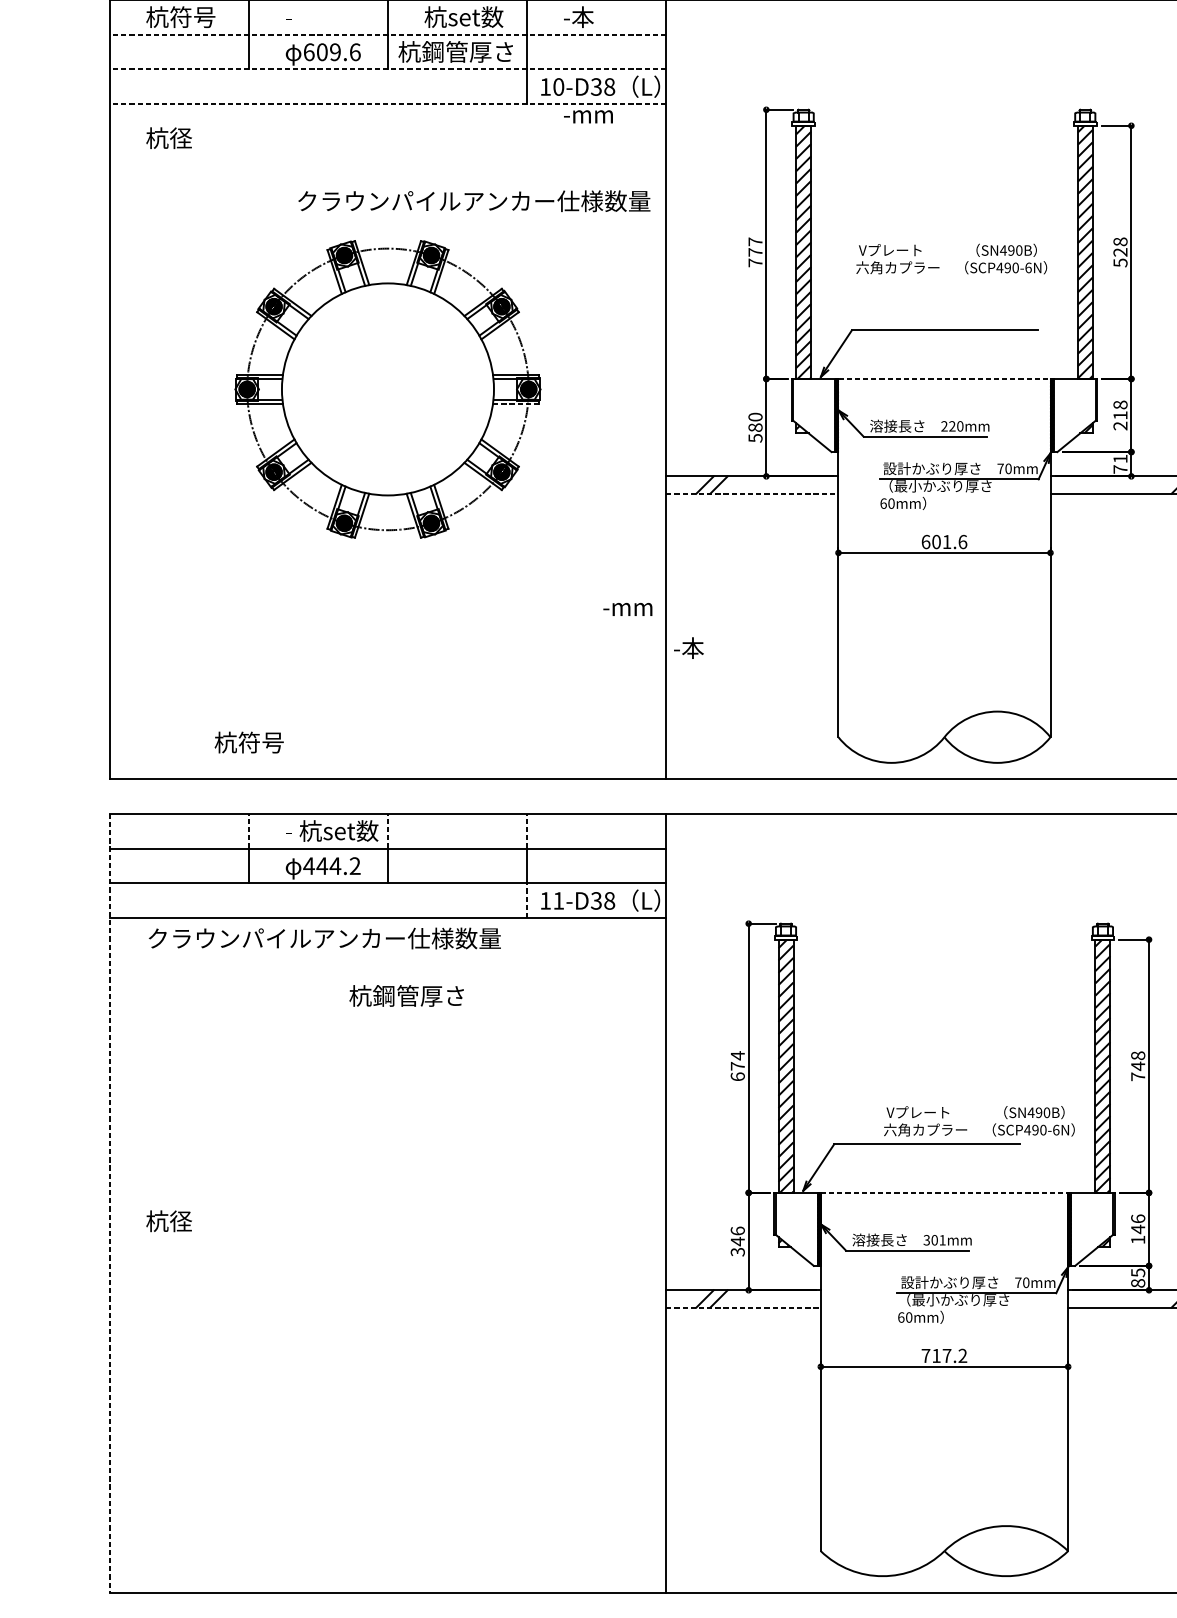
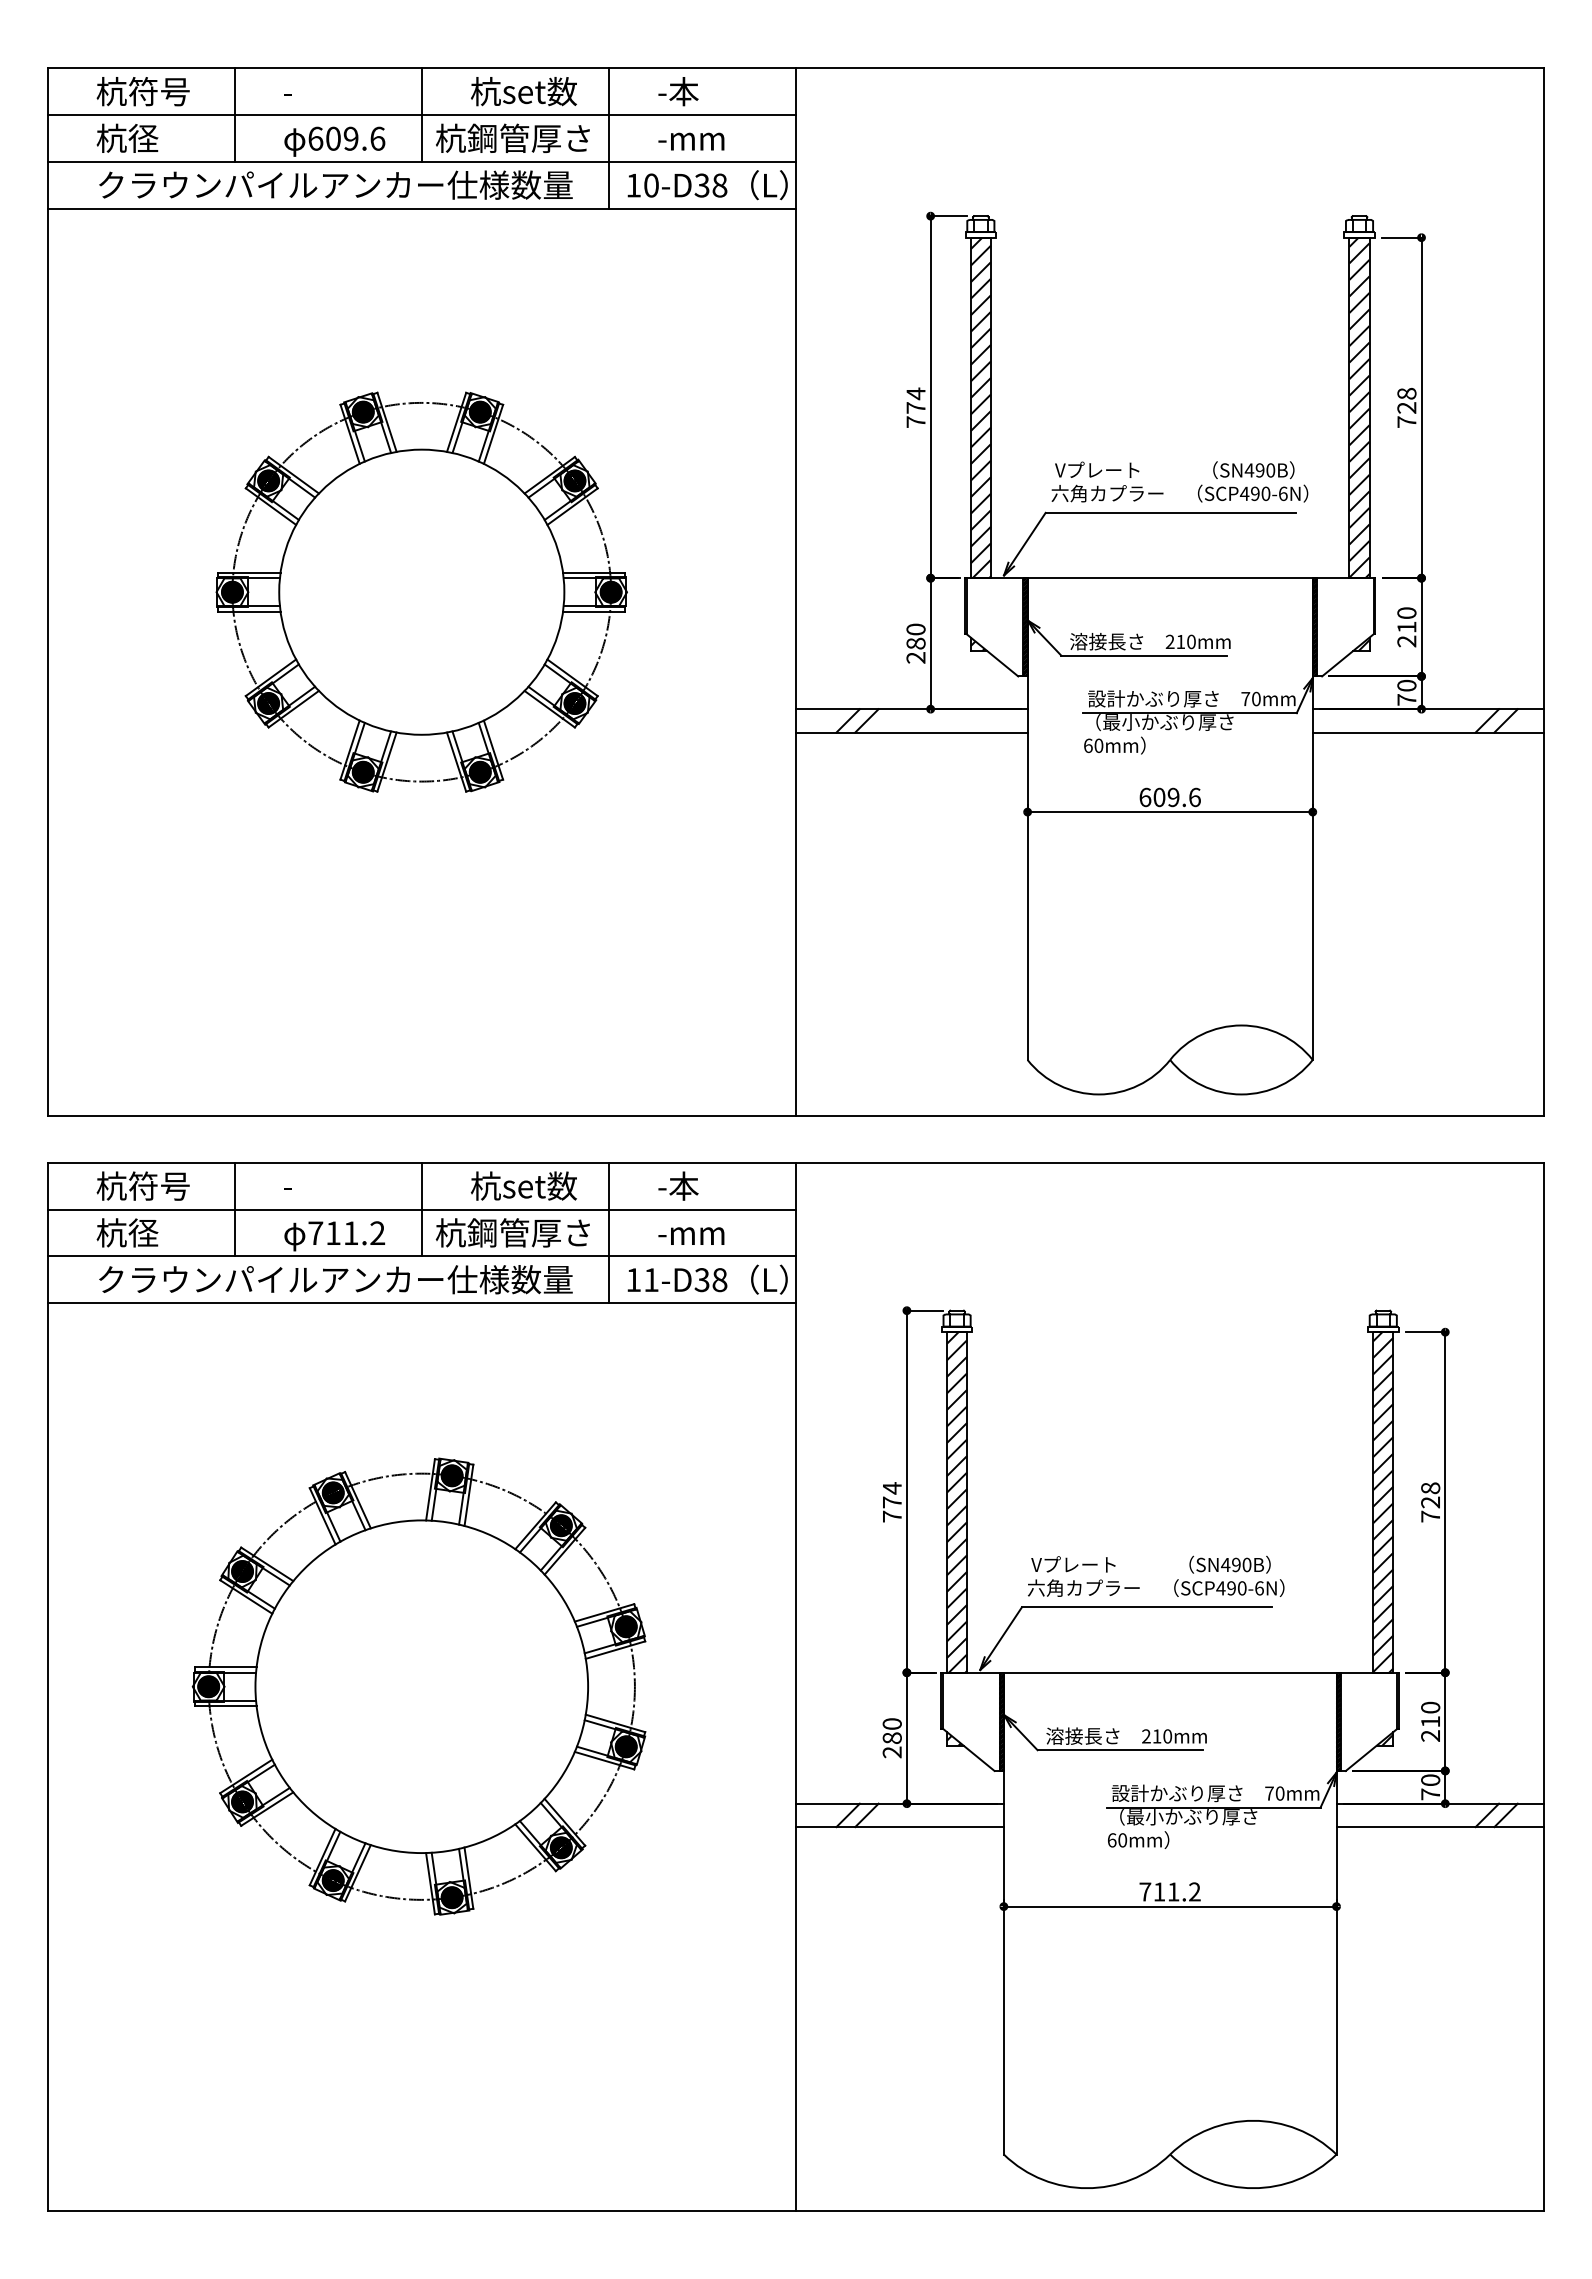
line: (387, 34) -> (421, 115), dashed -> solid
line: (387, 69) -> (421, 161), dashed -> solid
line: (387, 104) -> (421, 208), dashed -> solid
text: (588, 116) -> (691, 141), moved
text: (169, 137) -> (127, 137), moved
text: (474, 200) -> (335, 184), moved
text: (755, 241) -> (915, 393), 777 -> 774
text: (951, 258) -> (1179, 481), moved
text: (1120, 263) -> (1406, 422), 528 -> 728
line: (944, 379) -> (1170, 578), dashed -> solid
line: (515, 403) -> (593, 611), dashed -> solid
text: (1120, 404) -> (1407, 612), 218 -> 210
text: (952, 426) -> (1180, 641), 220mm -> 210mm
text: (755, 437) -> (915, 657), 580 -> 280
text: (1120, 458) -> (1406, 685), 71 -> 70
line: (752, 493) -> (911, 732), dashed -> solid
text: (946, 542) -> (1173, 797), 601.6 -> 609.6
text: (627, 608) -> (691, 1235), moved
text: (688, 647) -> (678, 1185), moved
text: (248, 742) -> (142, 1185), moved
line: (248, 830) -> (234, 1185), dashed -> solid
text: (338, 830) -> (523, 1185), moved
line: (387, 830) -> (421, 1185), dashed -> solid
line: (526, 830) -> (608, 1185), dashed -> solid
text: (322, 865) -> (333, 1232), 444.2 -> 711.2
line: (526, 900) -> (608, 1279), dashed -> solid
text: (324, 938) -> (335, 1279), moved
text: (406, 995) -> (512, 1232), moved
text: (1138, 1066) -> (1430, 1502), 748 -> 728
text: (737, 1076) -> (891, 1516), 674 -> 774
text: (979, 1120) -> (1156, 1575), moved
line: (944, 1192) -> (1170, 1672), dashed -> solid
line: (109, 1203) -> (47, 1686), dashed -> solid
part: (385, 1203) -> (418, 1686), added
text: (169, 1220) -> (127, 1232), moved
text: (1138, 1229) -> (1430, 1721), 146 -> 210
text: (935, 1240) -> (1157, 1736), 301mm -> 210mm
text: (737, 1241) -> (891, 1738), 346 -> 280
text: (1138, 1278) -> (1430, 1787), 85 -> 70
line: (743, 1307) -> (899, 1827), dashed -> solid
text: (946, 1355) -> (1173, 1891), 717.2 -> 711.2

